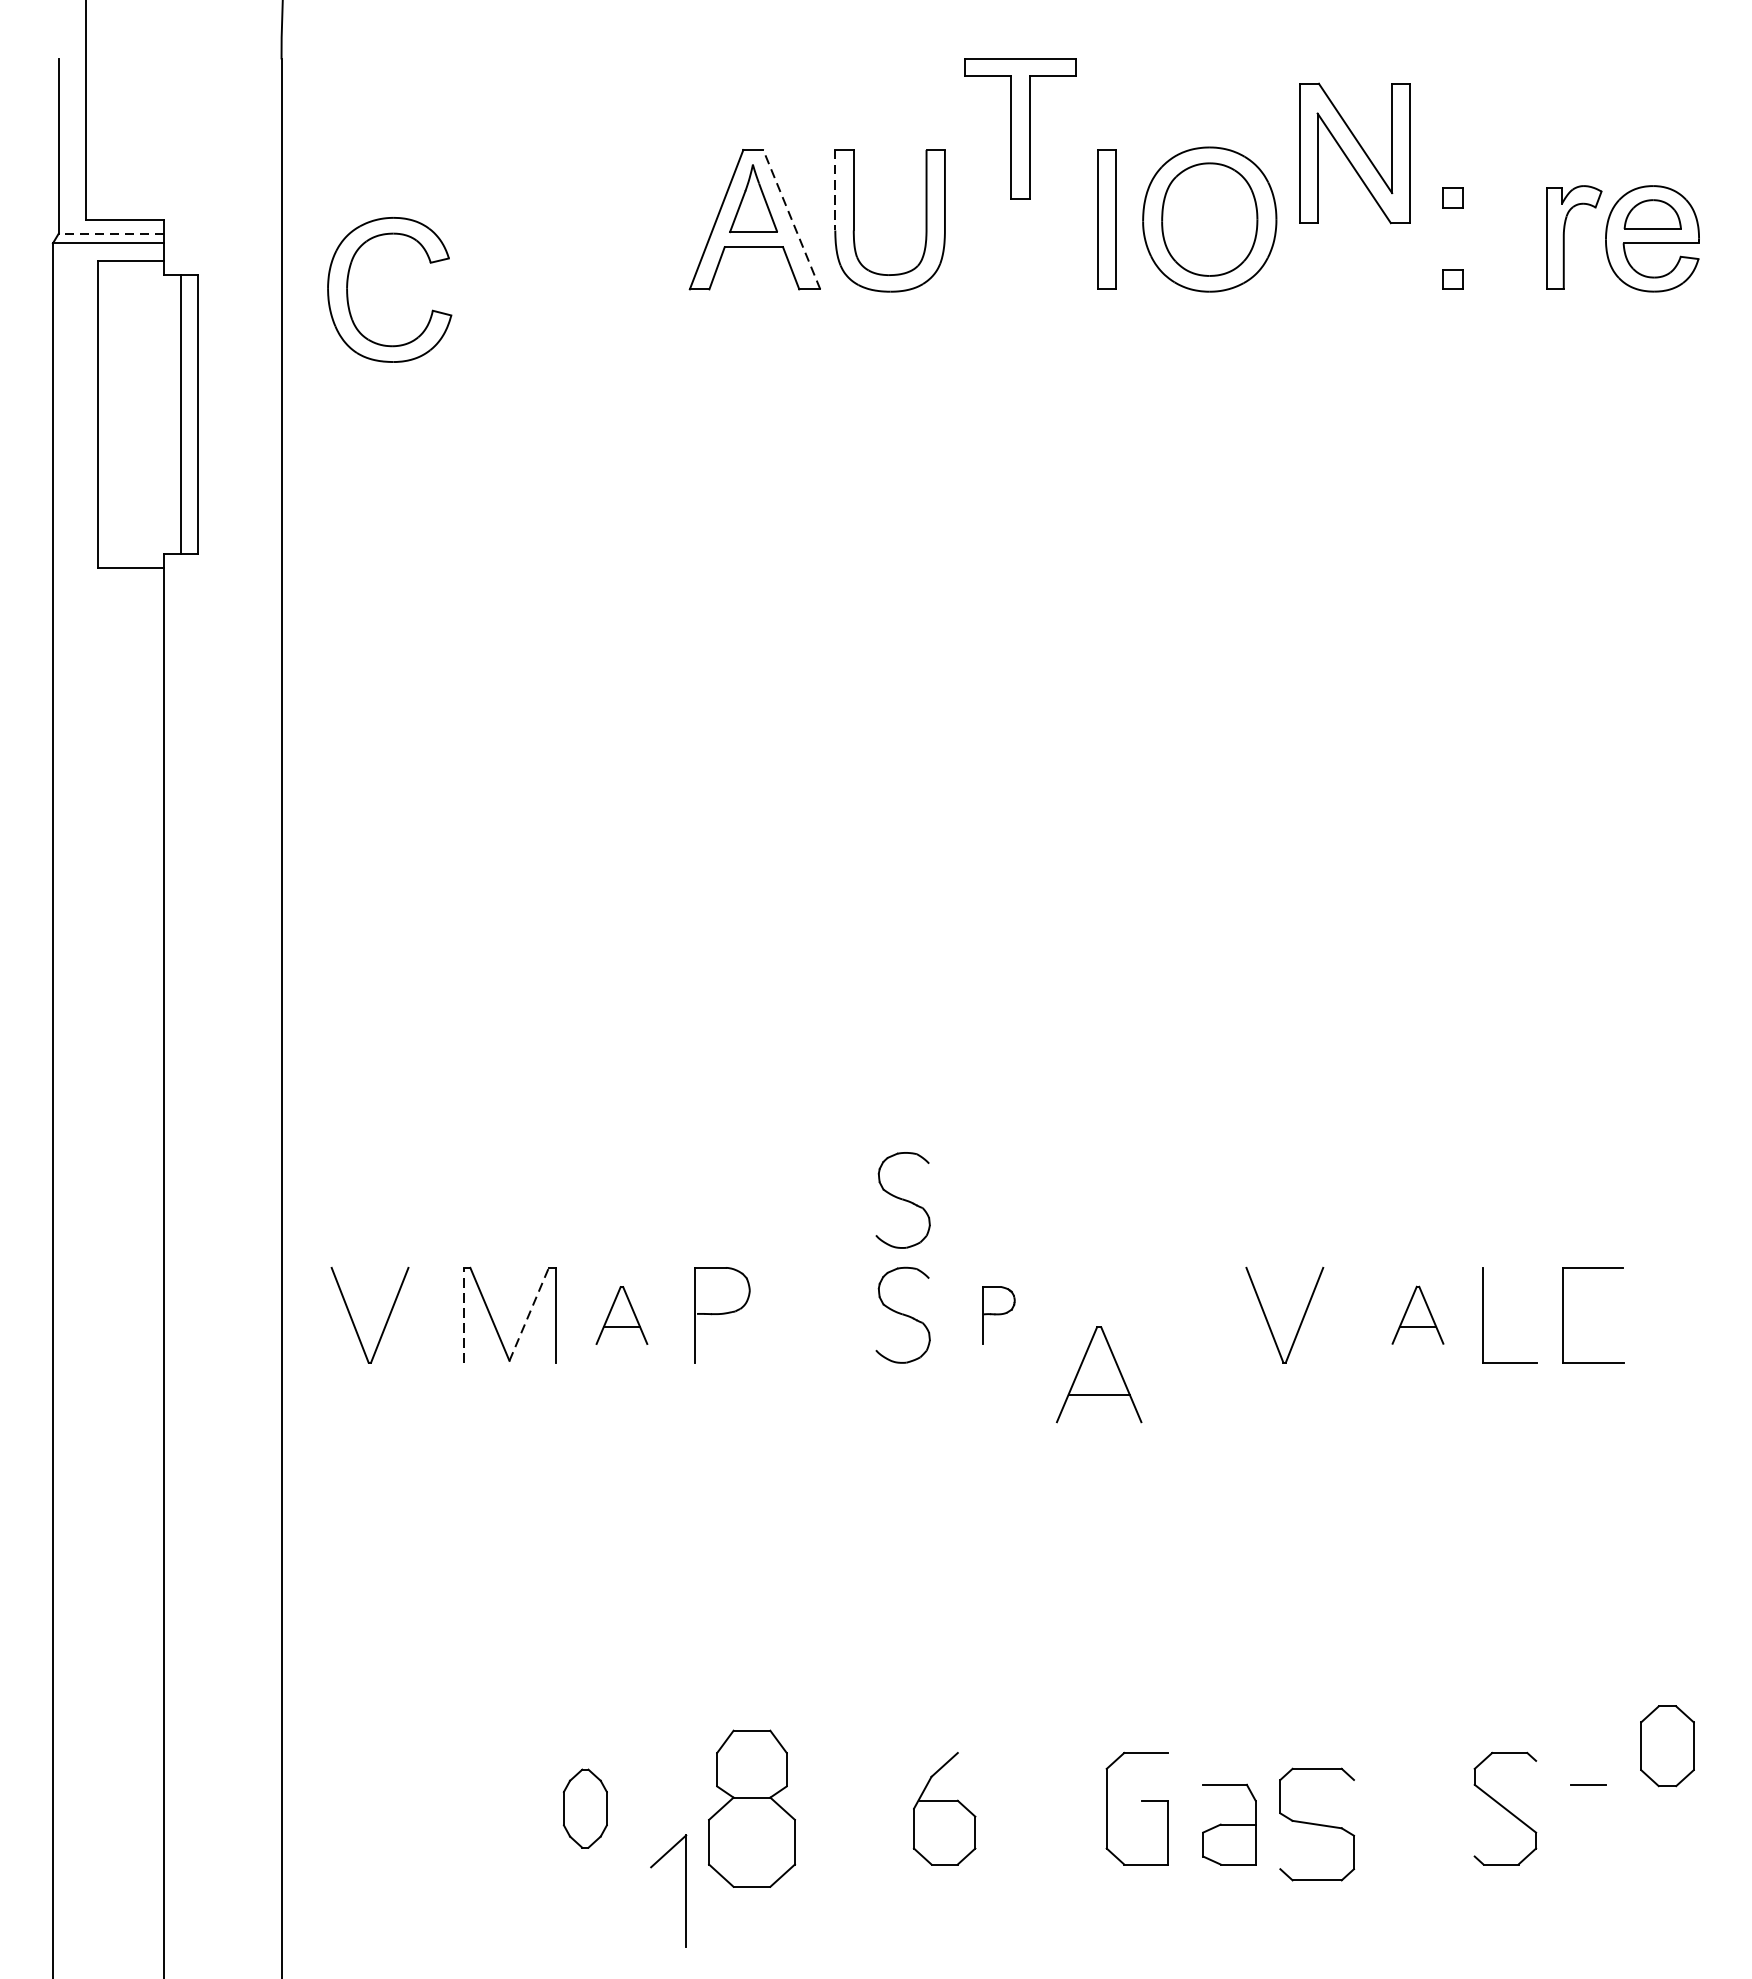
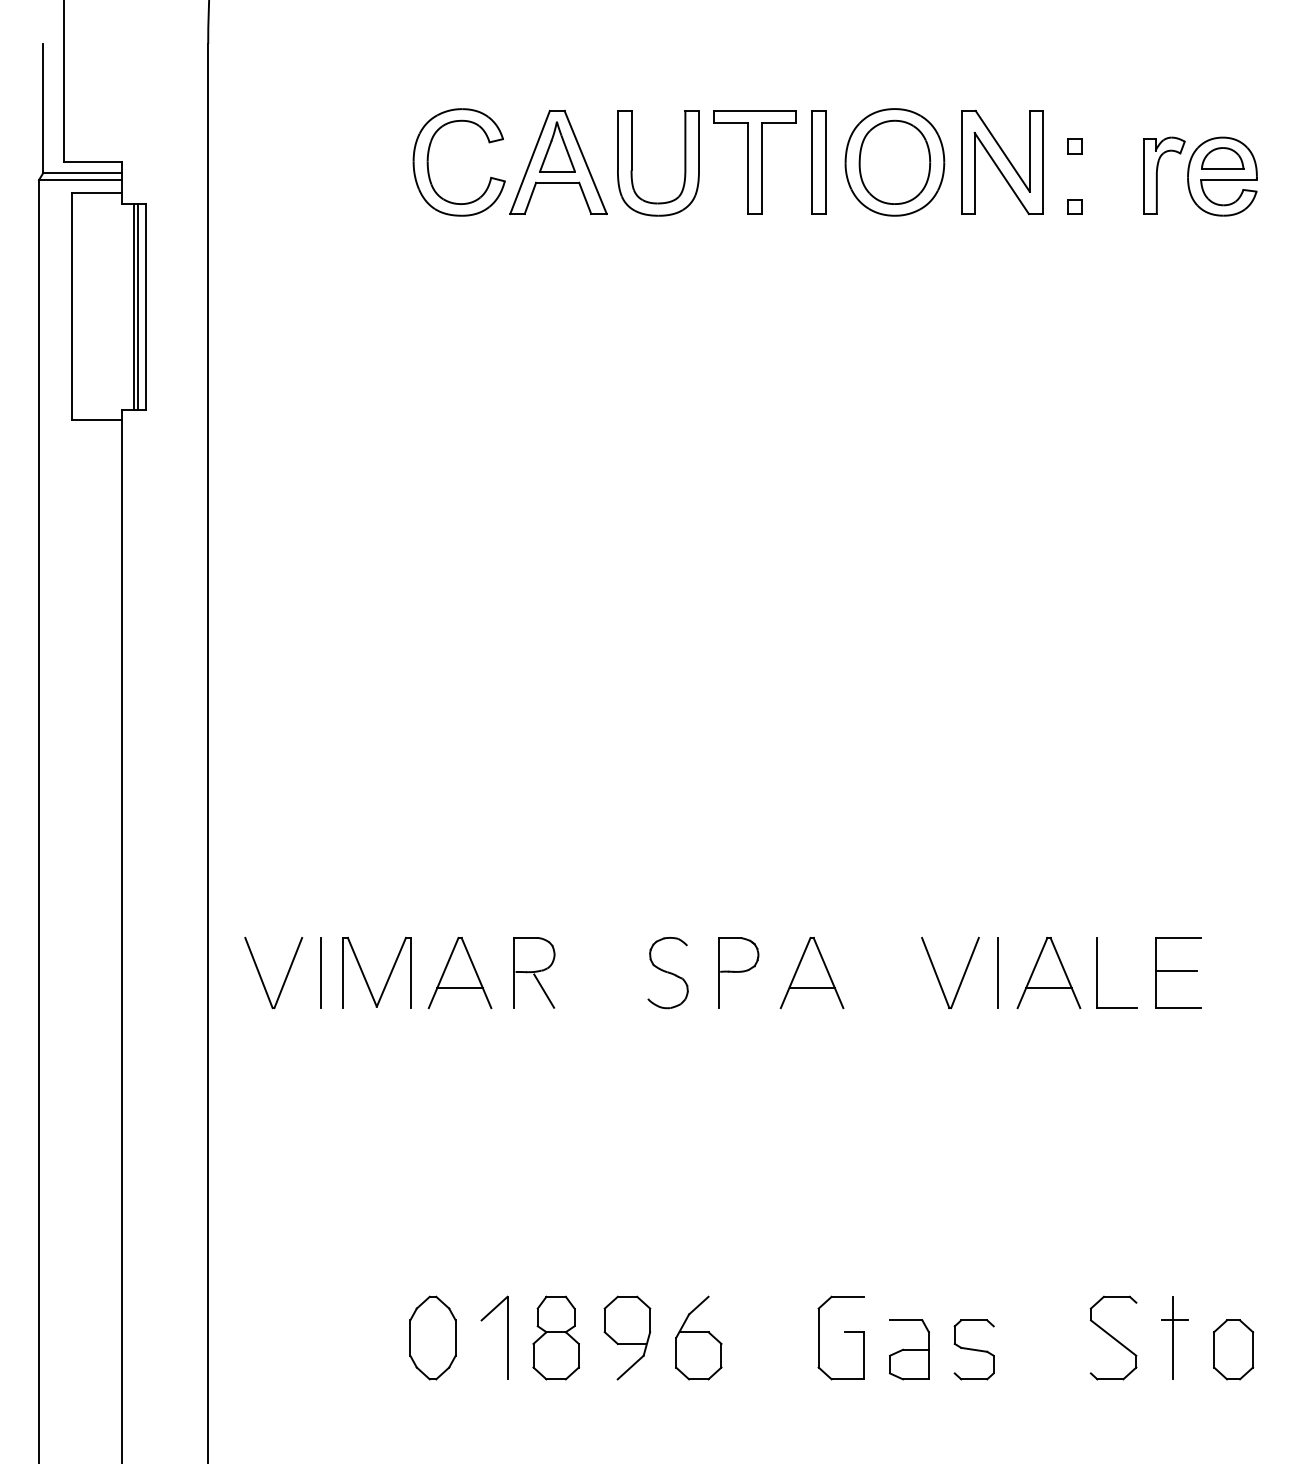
part: (1019, 129) -> (754, 162), moved
part: (1355, 153) -> (1002, 162), moved
line: (834, 189) -> (617, 140), dashed -> solid
line: (791, 219) -> (585, 162), dashed -> solid
line: (111, 233) -> (82, 172), dashed -> solid
part: (348, 289) -> (428, 162), moved
line: (187, 414) -> (138, 306), added
part: (902, 1201) -> (667, 888), removed
line: (529, 1313) -> (391, 971), dashed -> solid
line: (1590, 1313) -> (1176, 971), added
line: (434, 1314) -> (321, 972), added
line: (464, 1314) -> (343, 972), dashed -> solid
part: (998, 1314) -> (738, 972), size x1.67
line: (1348, 1314) -> (997, 972), added
part: (1417, 1314) -> (1048, 972), size x1.67
part: (621, 1315) -> (459, 973), size x1.67
line: (736, 1338) -> (544, 990), added
part: (1098, 1375) -> (811, 973), moved
part: (1667, 1745) -> (1233, 1349), moved
part: (584, 1807) -> (432, 1337), size x1.43
part: (750, 1807) -> (555, 1337), size x0.71
part: (848, 1807) -> (627, 1337), added
line: (1586, 1807) -> (1173, 1337), added
part: (1315, 1824) -> (973, 1349), size x0.71
part: (686, 1890) -> (507, 1337), moved

